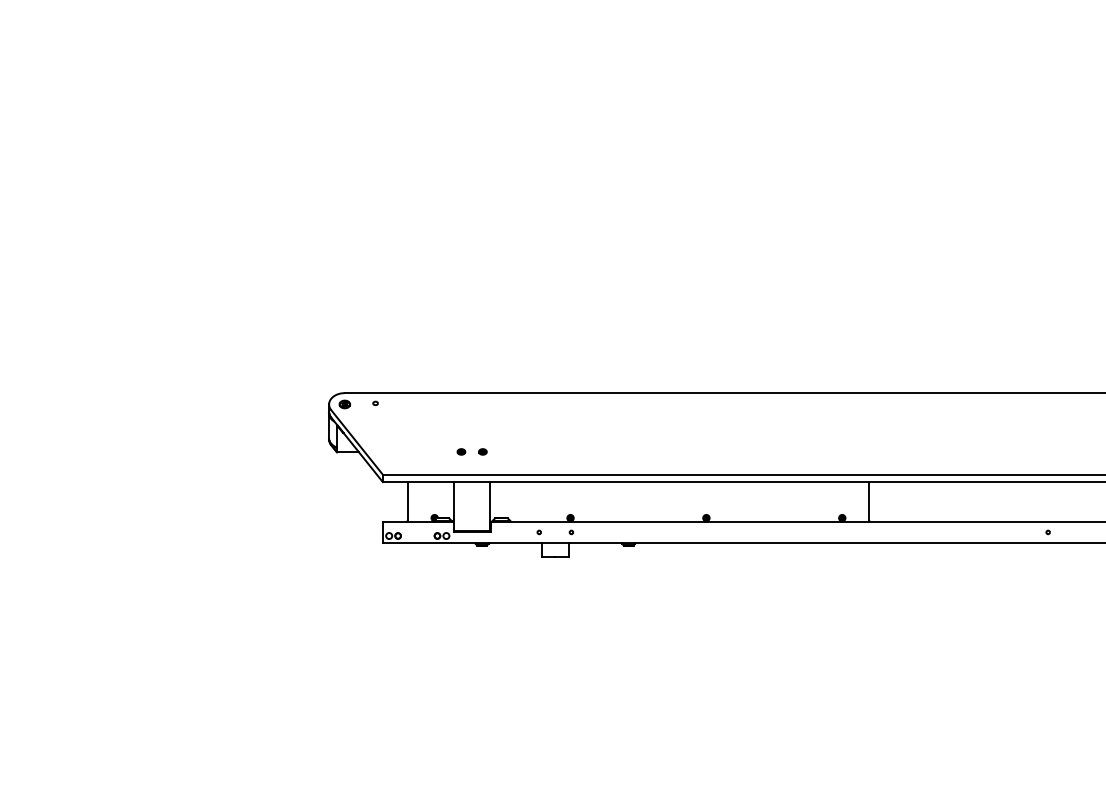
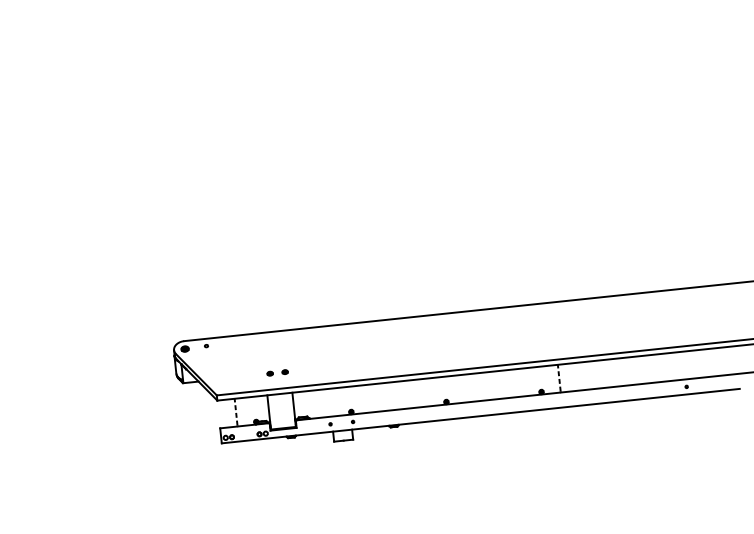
line: (407, 500) -> (235, 411), solid -> dashed
line: (869, 500) -> (559, 377), solid -> dashed

